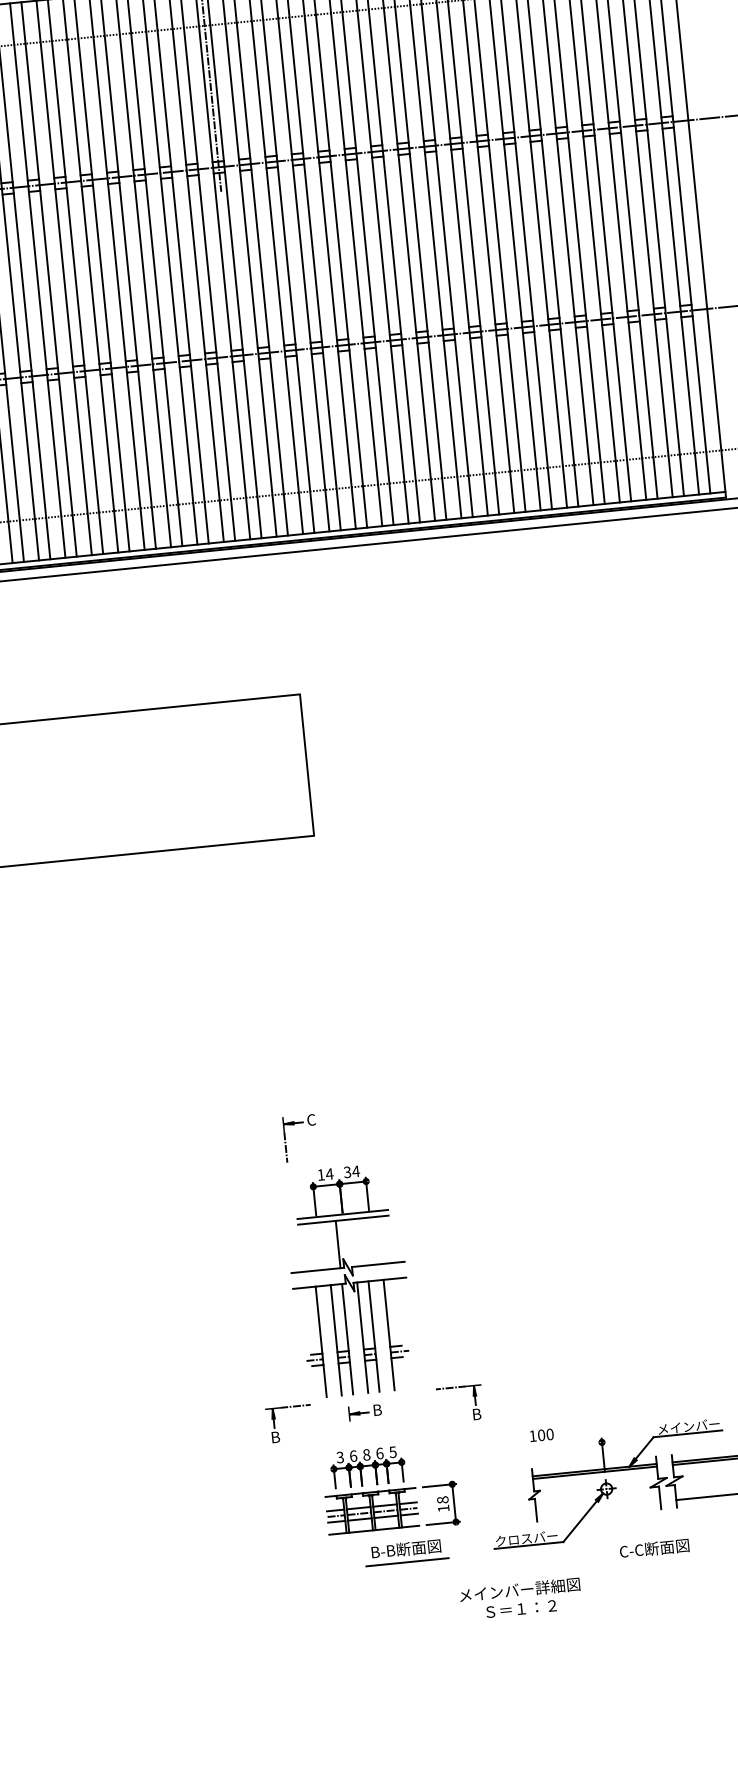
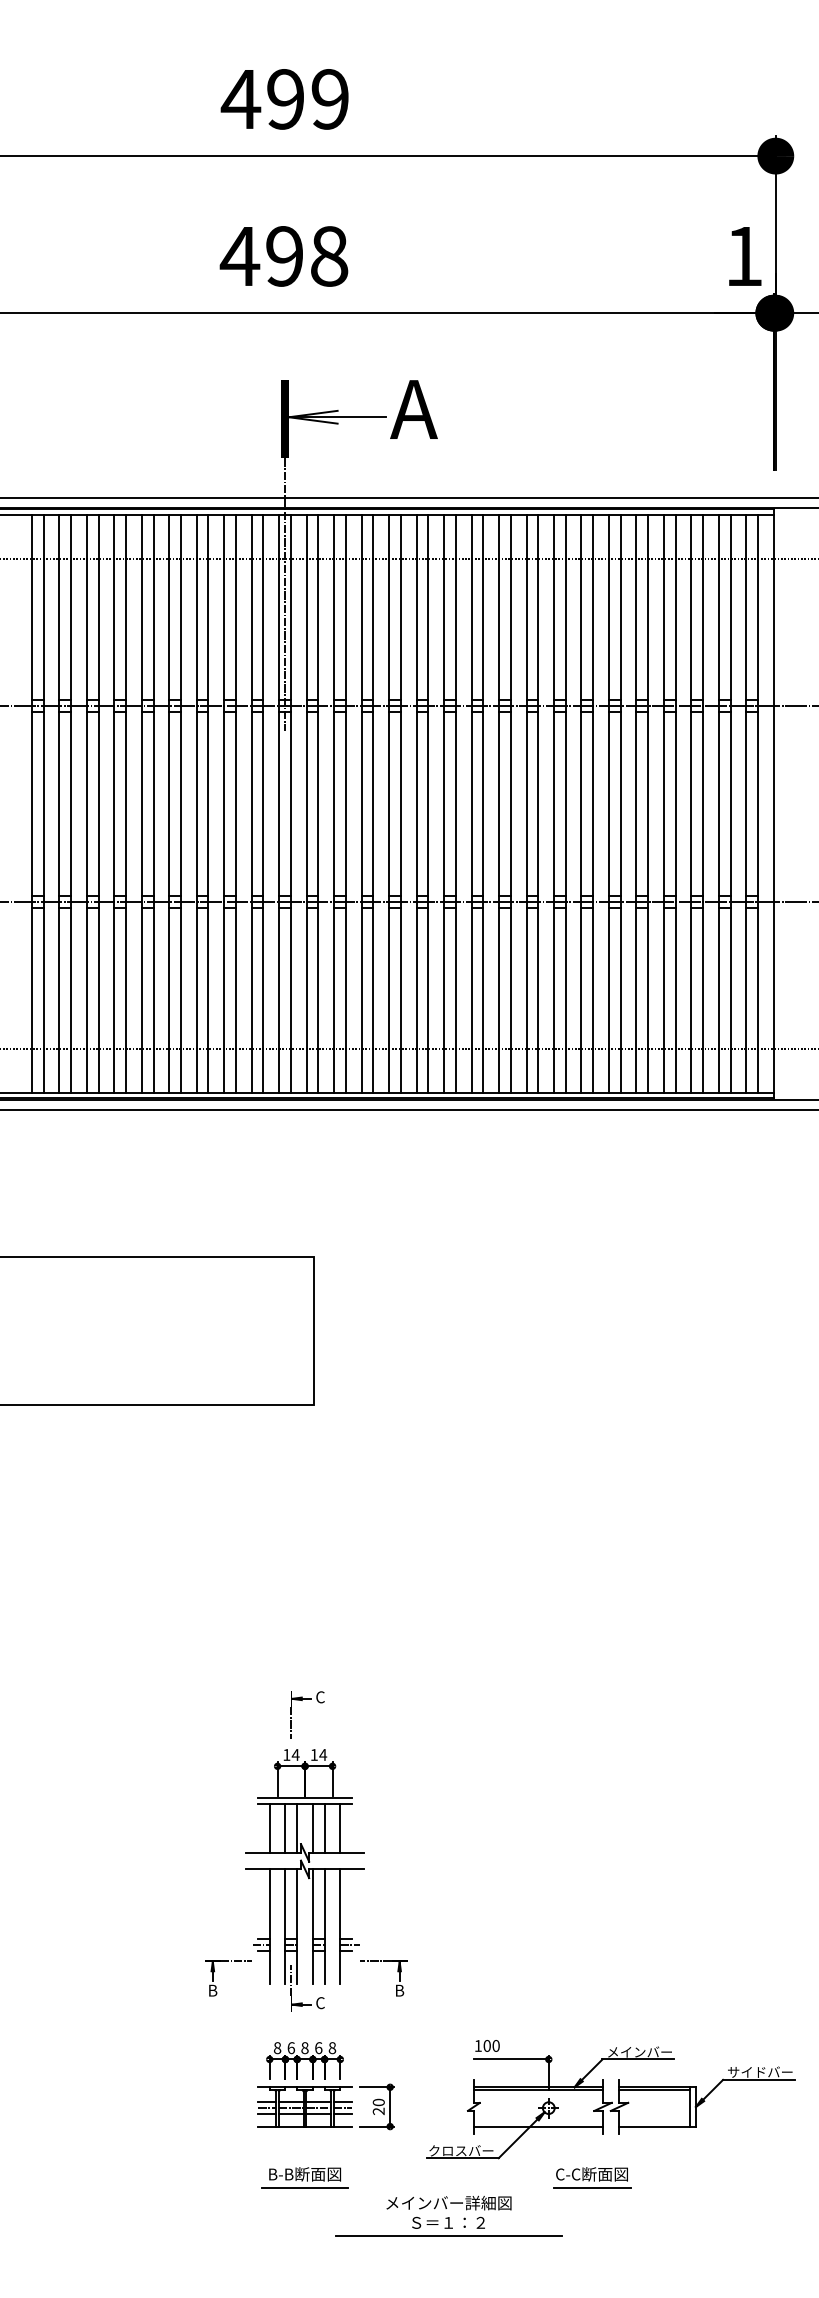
part: (294, 1124) -> (302, 1700), moved
text: (346, 1171) -> (313, 1754), 34 -> 14
line: (379, 1240) -> (340, 1828), added
line: (364, 1242) -> (324, 1828), added
line: (352, 1243) -> (312, 1828), added
line: (326, 1245) -> (285, 1828), added
line: (311, 1247) -> (269, 1828), added
line: (347, 1391) -> (291, 1980), added
part: (473, 1408) -> (396, 1984), moved
text: (377, 1410) -> (320, 2003), B -> C
part: (278, 1432) -> (216, 1986), moved
line: (565, 1446) -> (510, 2059), added
text: (393, 1451) -> (332, 2047), 5 -> 8
text: (340, 1456) -> (277, 2047), 3 -> 8
text: (442, 1503) -> (378, 2106), 18 -> 20
line: (597, 1507) -> (537, 2126), added
part: (406, 1552) -> (304, 2177), moved
line: (655, 1562) -> (591, 2188), added
line: (522, 1622) -> (448, 2236), added

